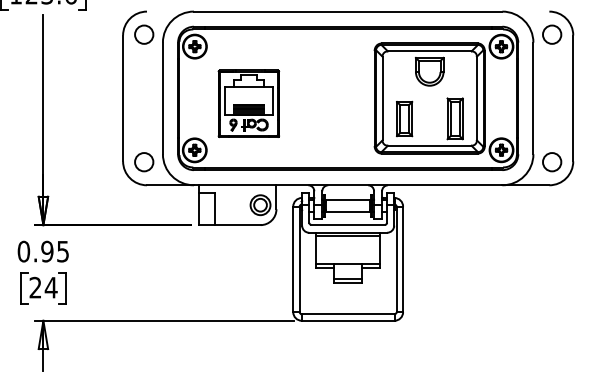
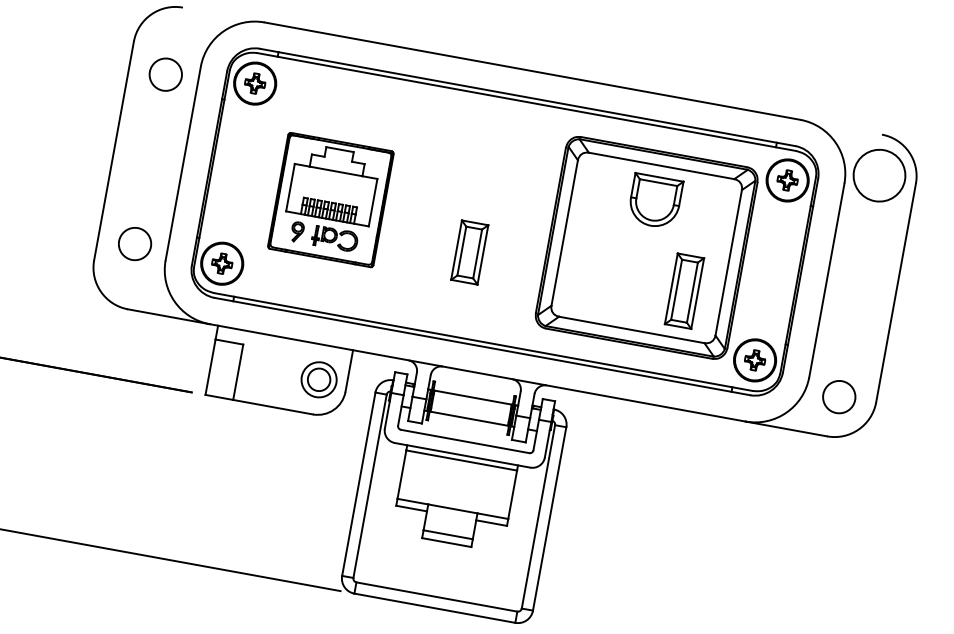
circle: (144, 34) -> (166, 74), moved
circle: (552, 34) -> (880, 175), size x1.6
part: (404, 118) -> (469, 251), moved
circle: (144, 162) -> (135, 244), moved

